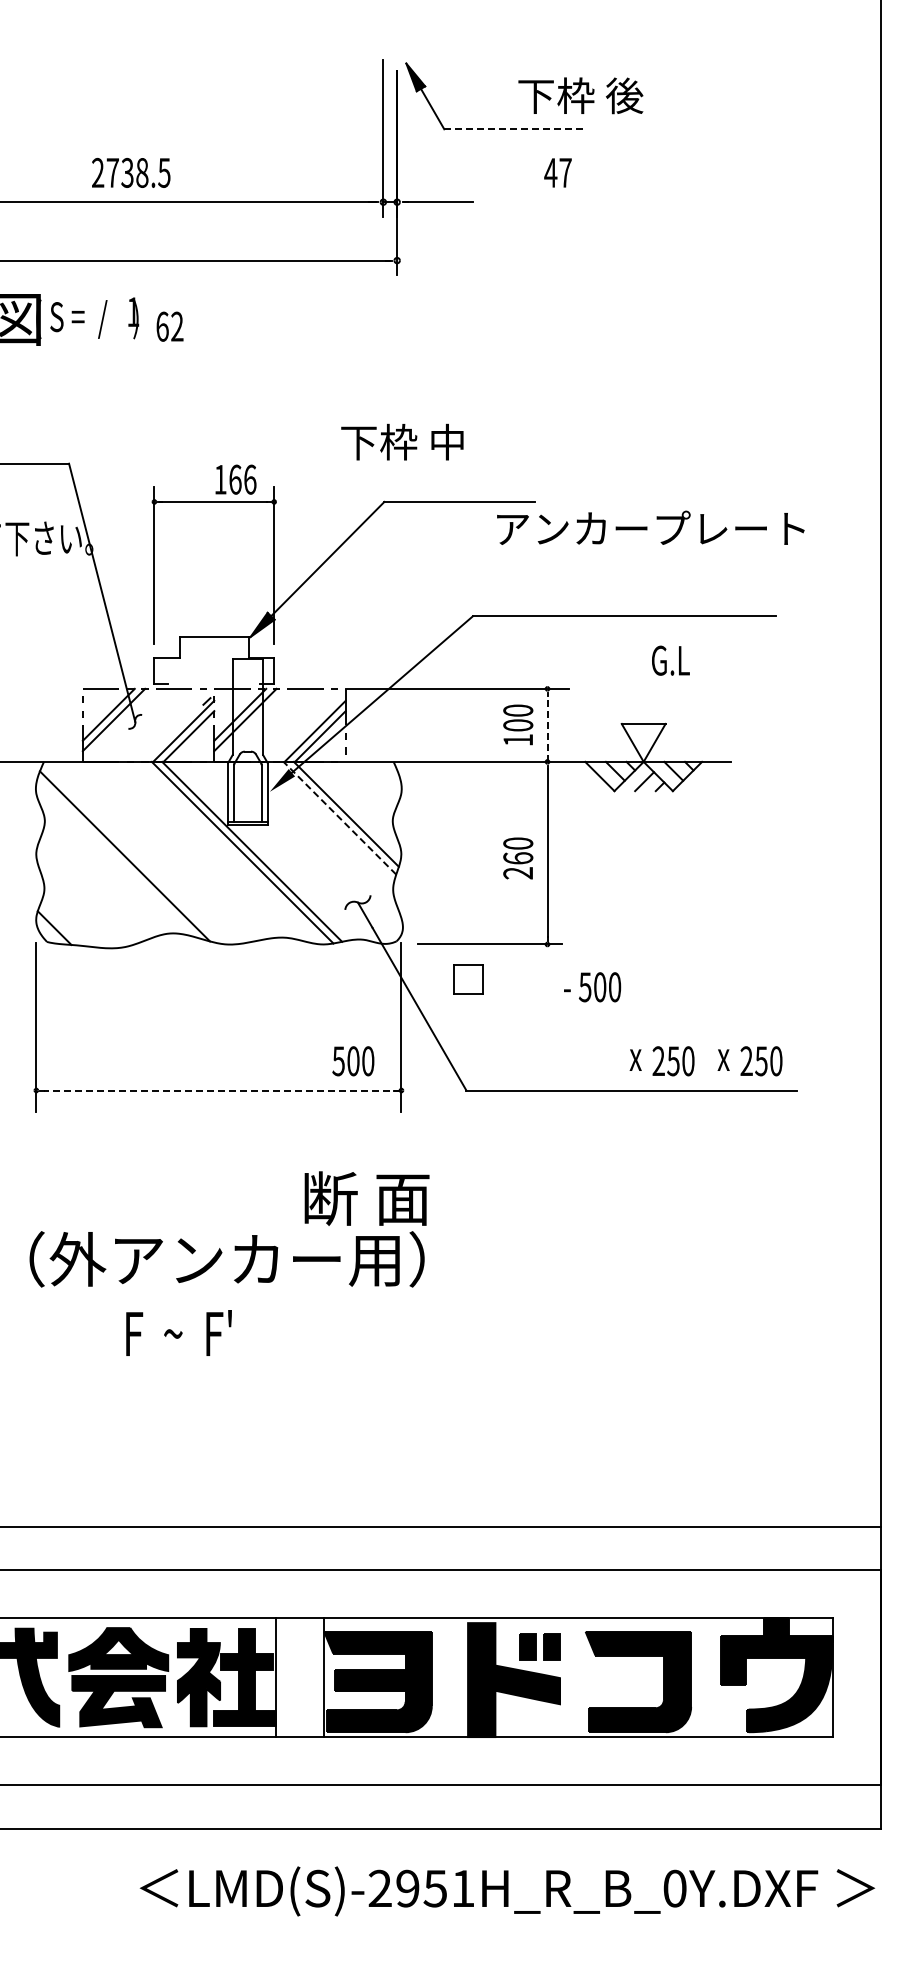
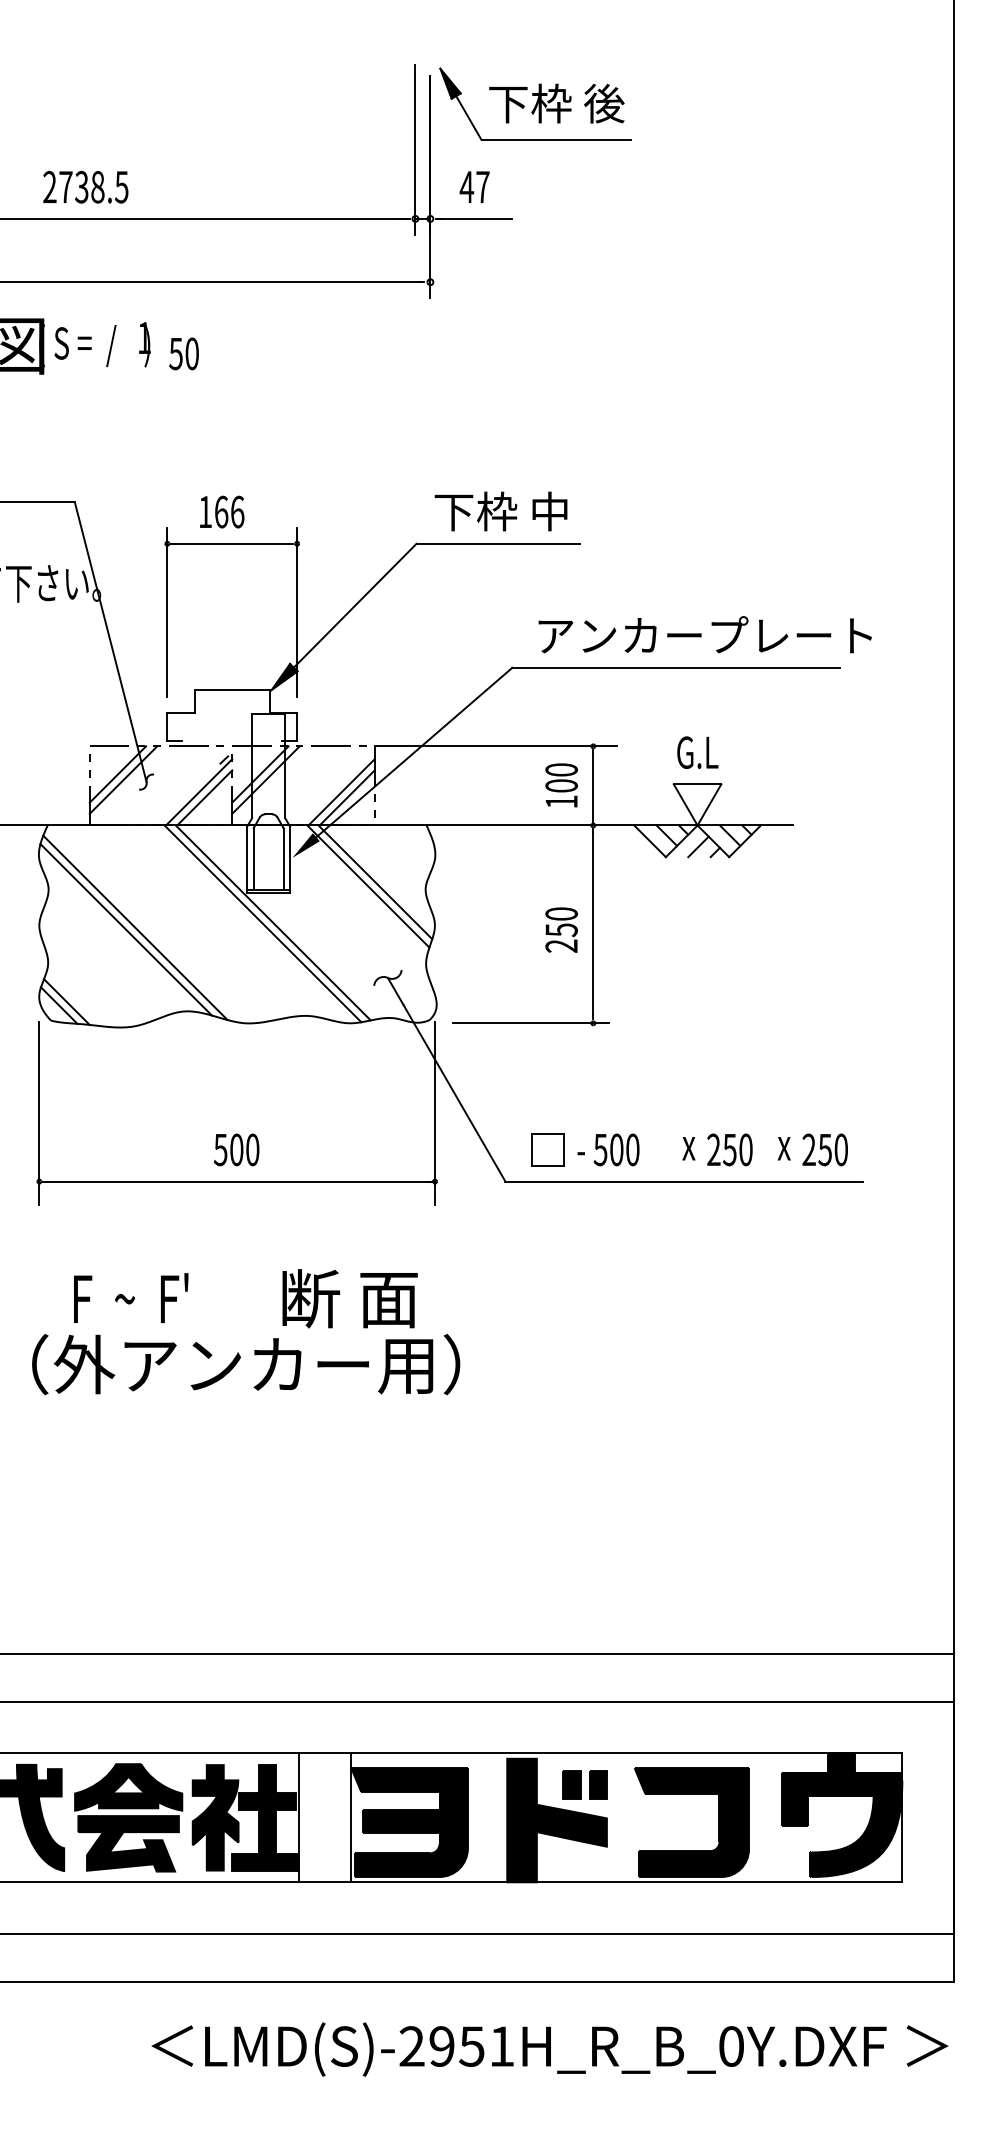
text: (580, 95) -> (556, 103), moved
line: (513, 129) -> (556, 140), dashed -> solid
text: (131, 172) -> (86, 186), moved
text: (557, 172) -> (474, 186), moved
text: (169, 326) -> (183, 353), 62 -> 50
text: (402, 441) -> (501, 510), moved
text: (235, 479) -> (221, 511), moved
text: (650, 527) -> (704, 634), moved
text: (670, 660) -> (697, 752), moved
line: (547, 729) -> (593, 790), dashed -> solid
line: (339, 818) -> (367, 886), dashed -> solid
line: (116, 858) -> (126, 930), added
text: (518, 858) -> (561, 930), 260 -> 250
line: (61, 924) -> (66, 1001), added
part: (468, 979) -> (547, 1150), moved
text: (592, 987) -> (608, 1150), moved
text: (353, 1061) -> (236, 1150), moved
line: (222, 1090) -> (241, 1181), dashed -> solid
text: (366, 1198) -> (349, 1298), moved
text: (178, 1332) -> (130, 1297), moved

